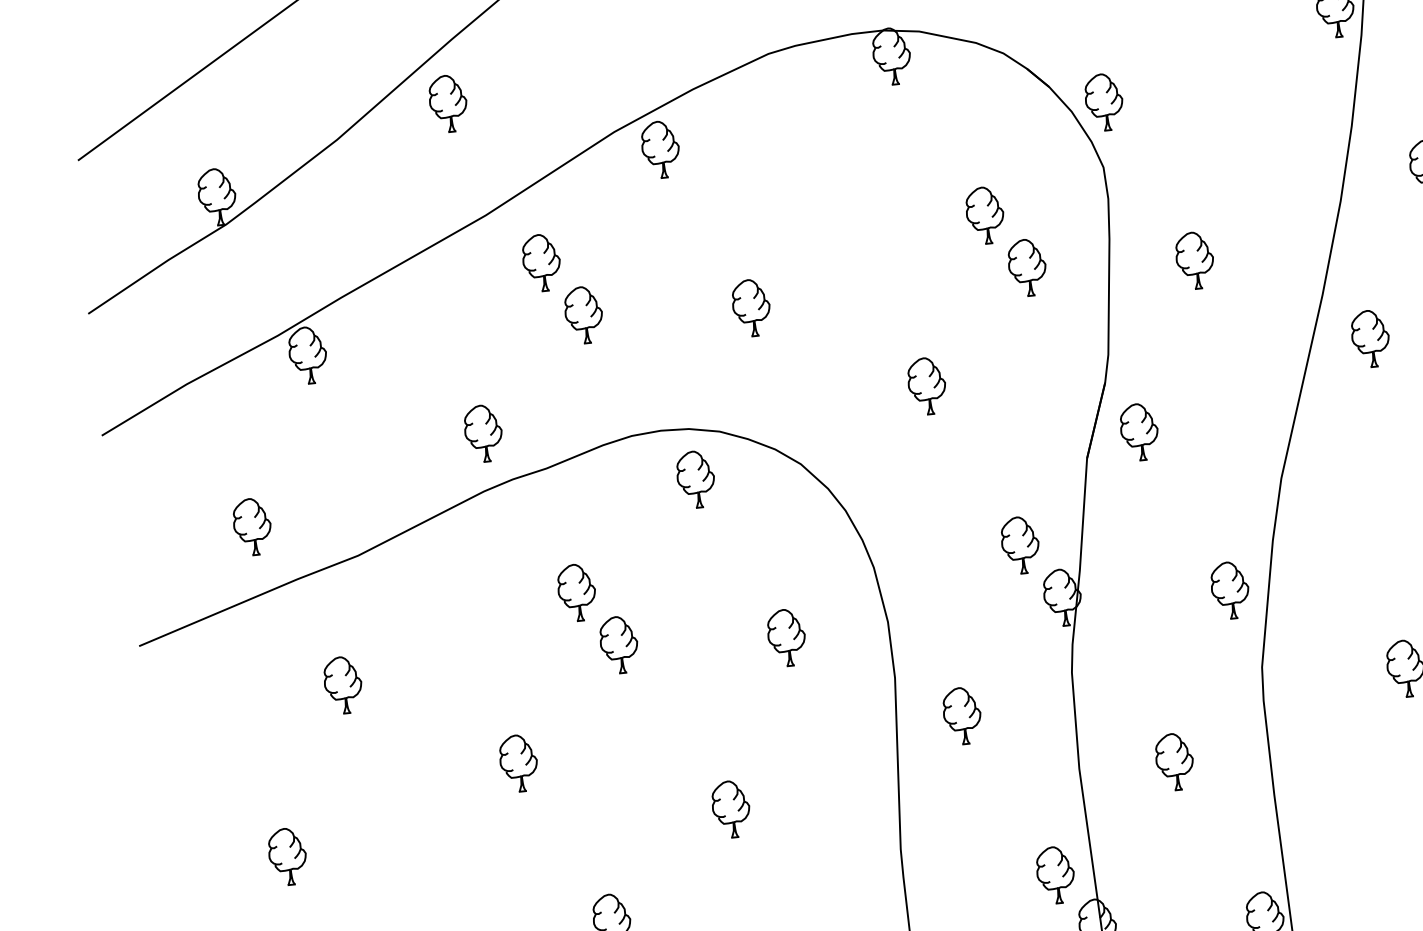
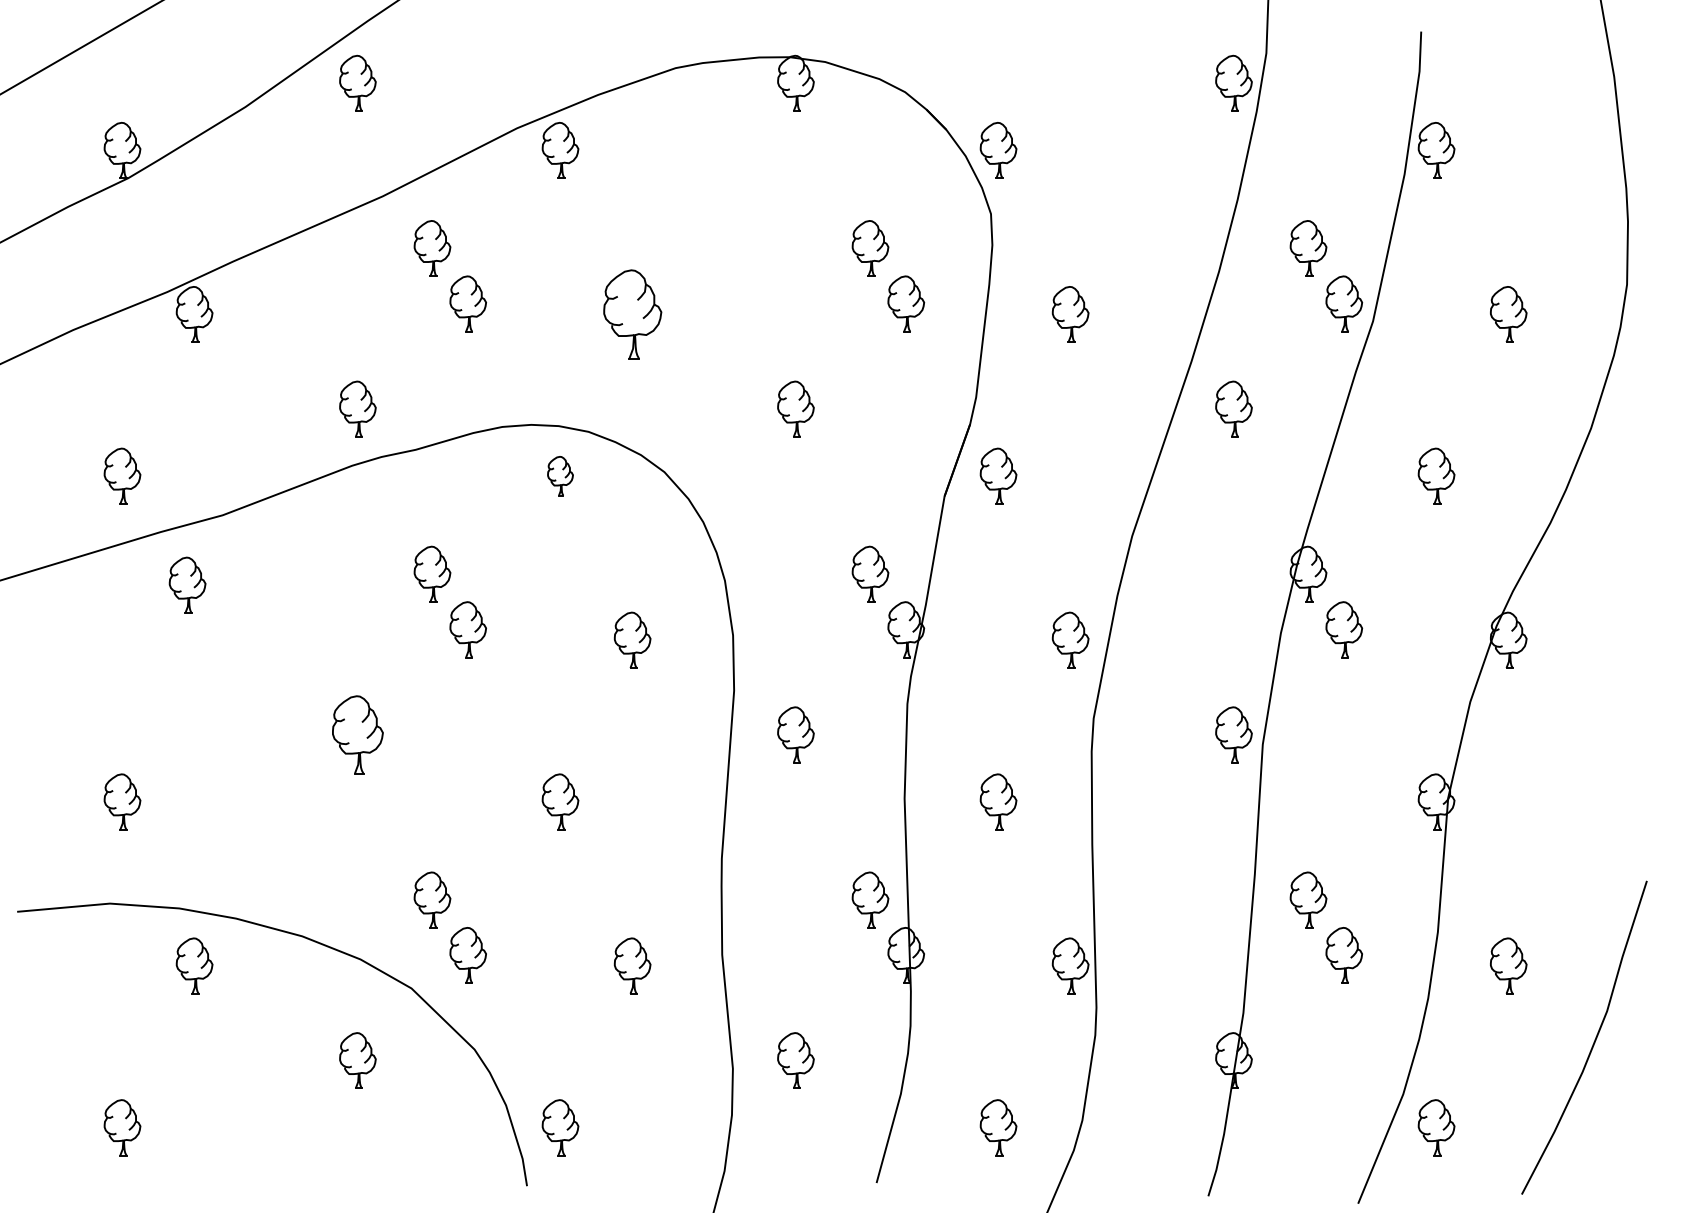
part: (751, 308) -> (632, 314), size x1.6
part: (695, 478) -> (560, 475), size x0.7
part: (343, 684) -> (187, 584), moved
part: (518, 763) -> (357, 734), size x1.4

